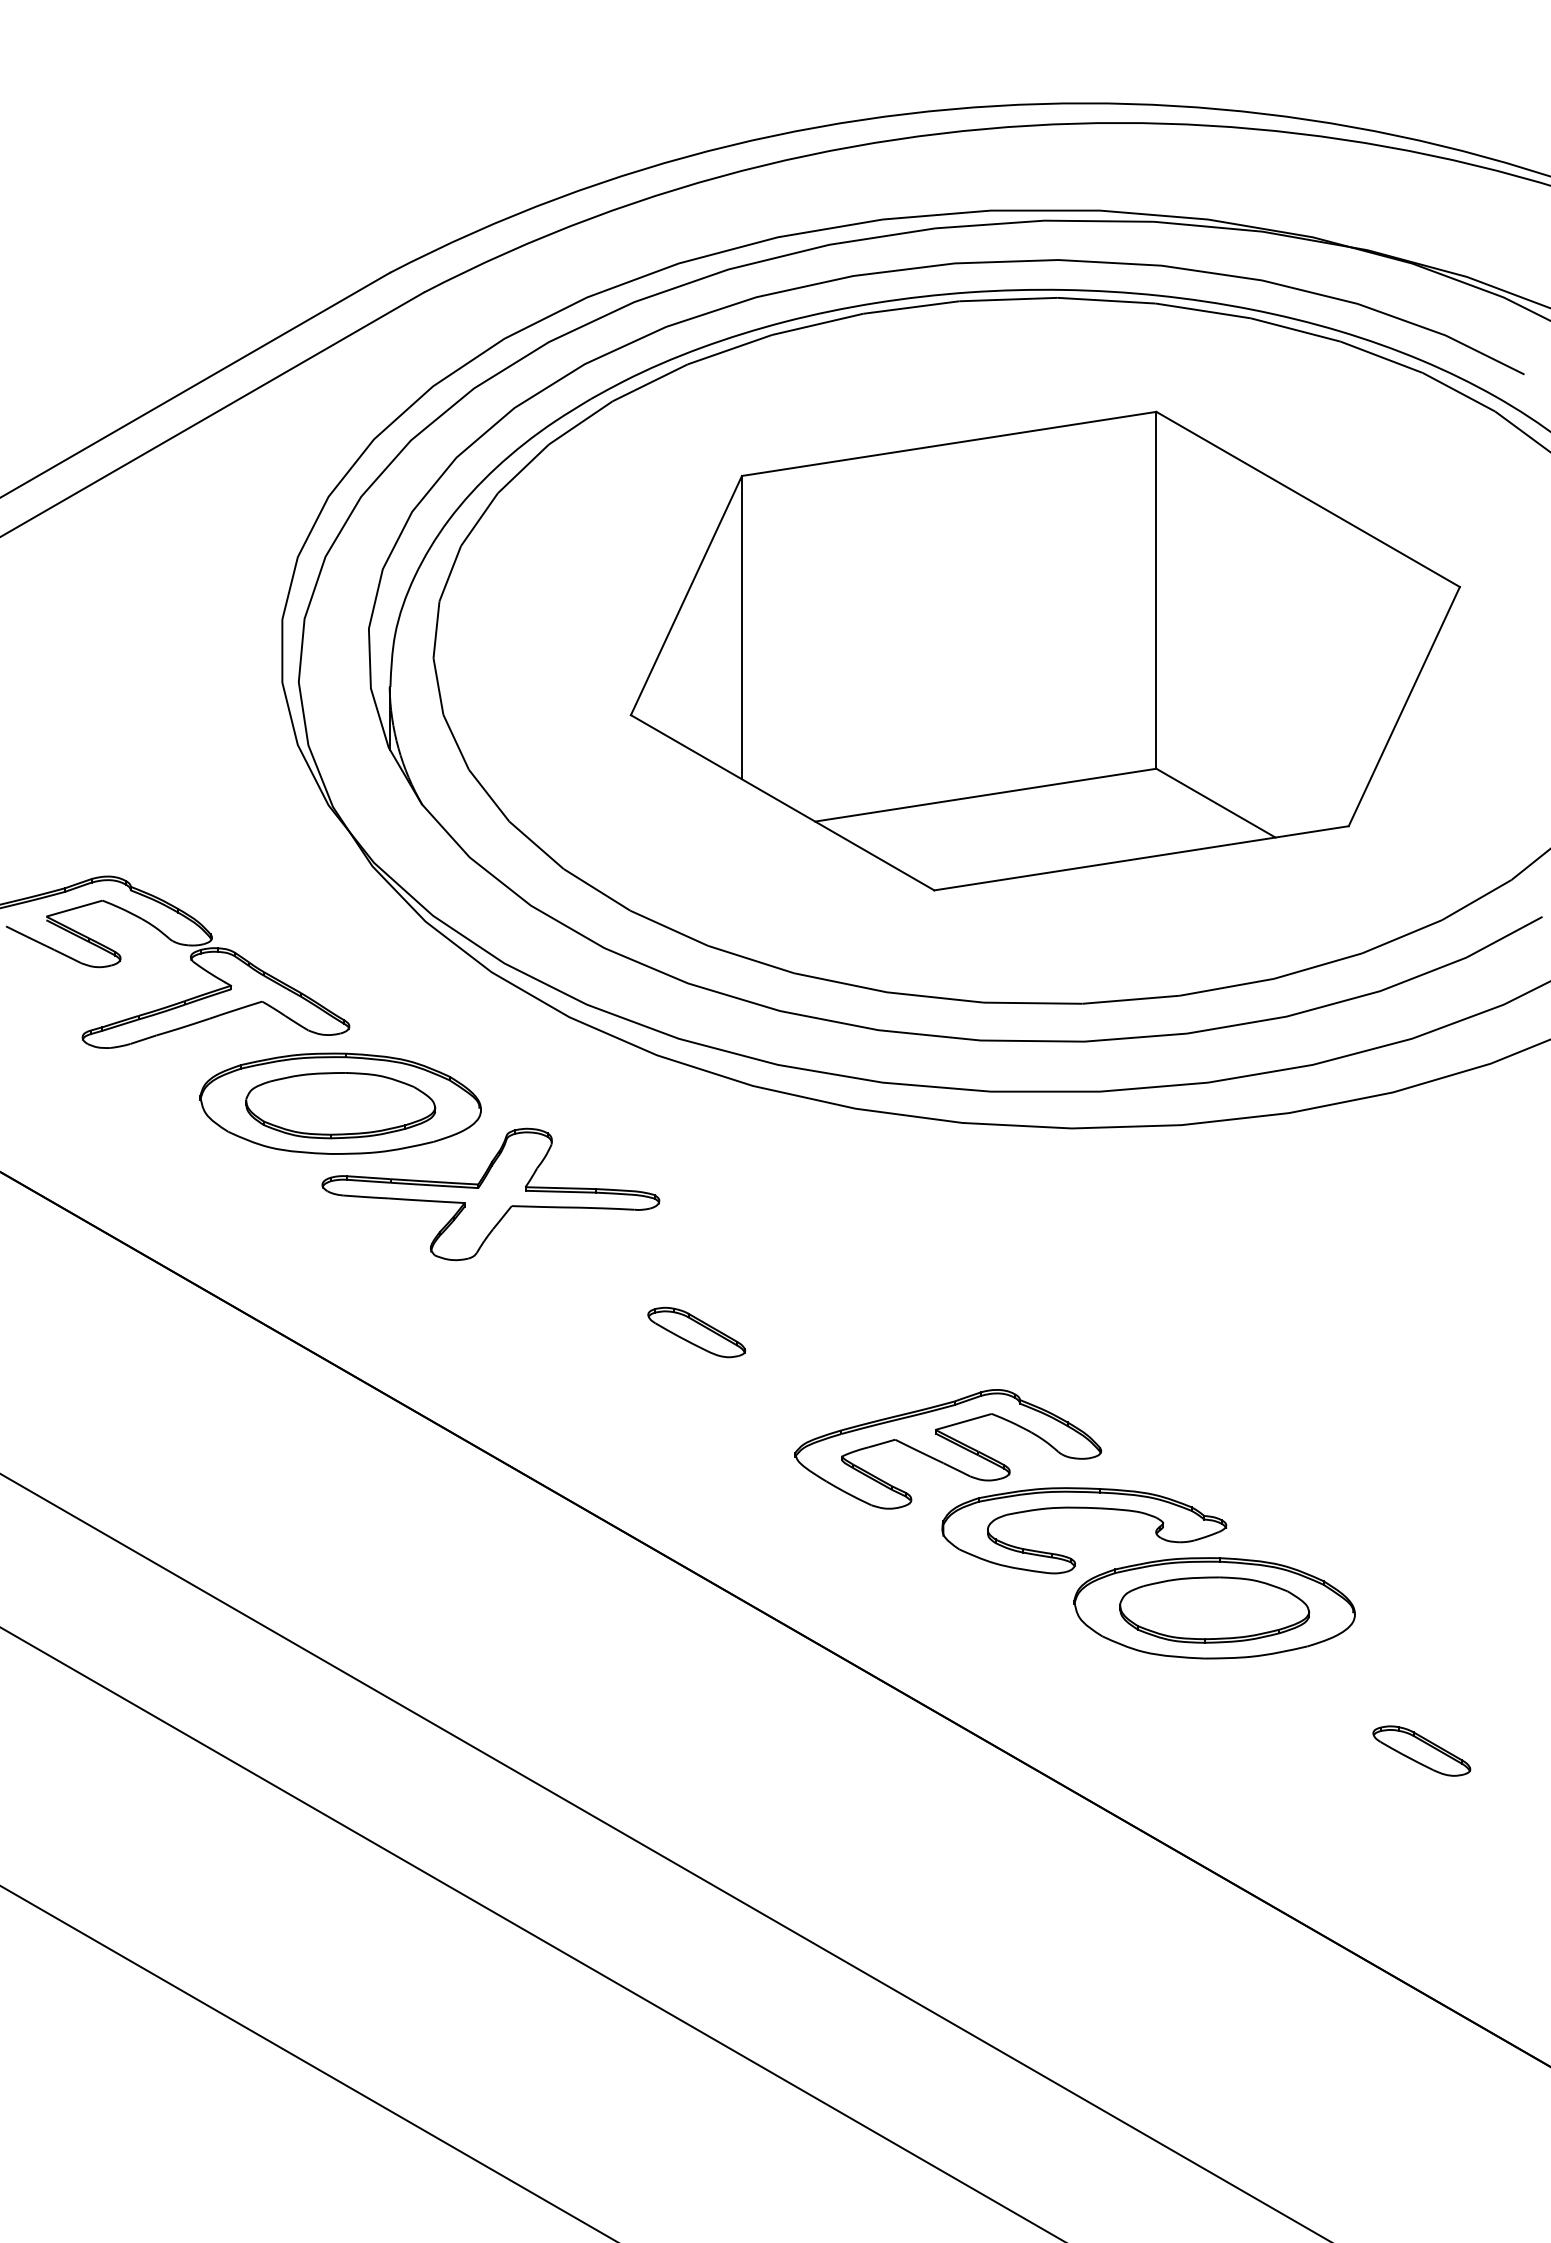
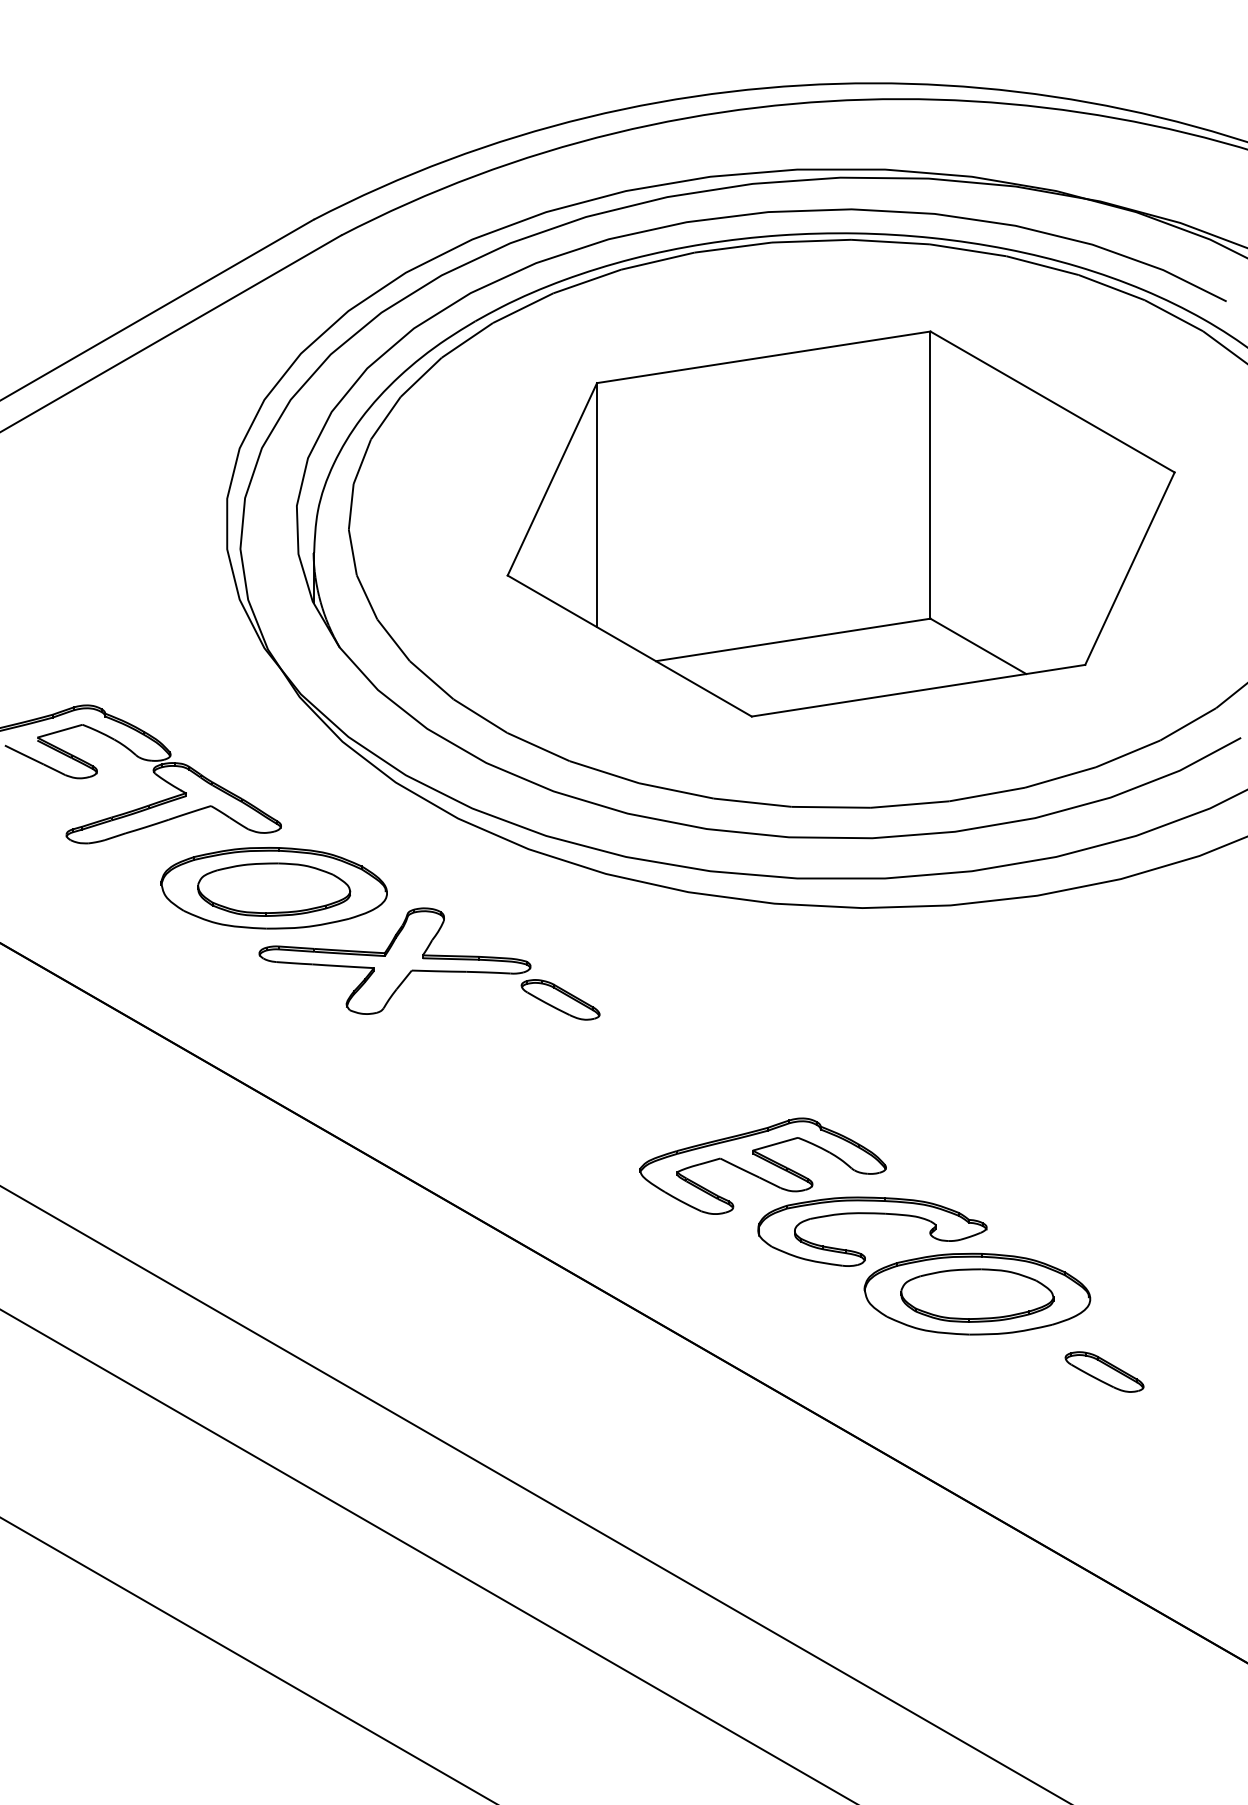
part: (696, 1332) -> (560, 999), moved
part: (1421, 1750) -> (1104, 1371), moved

